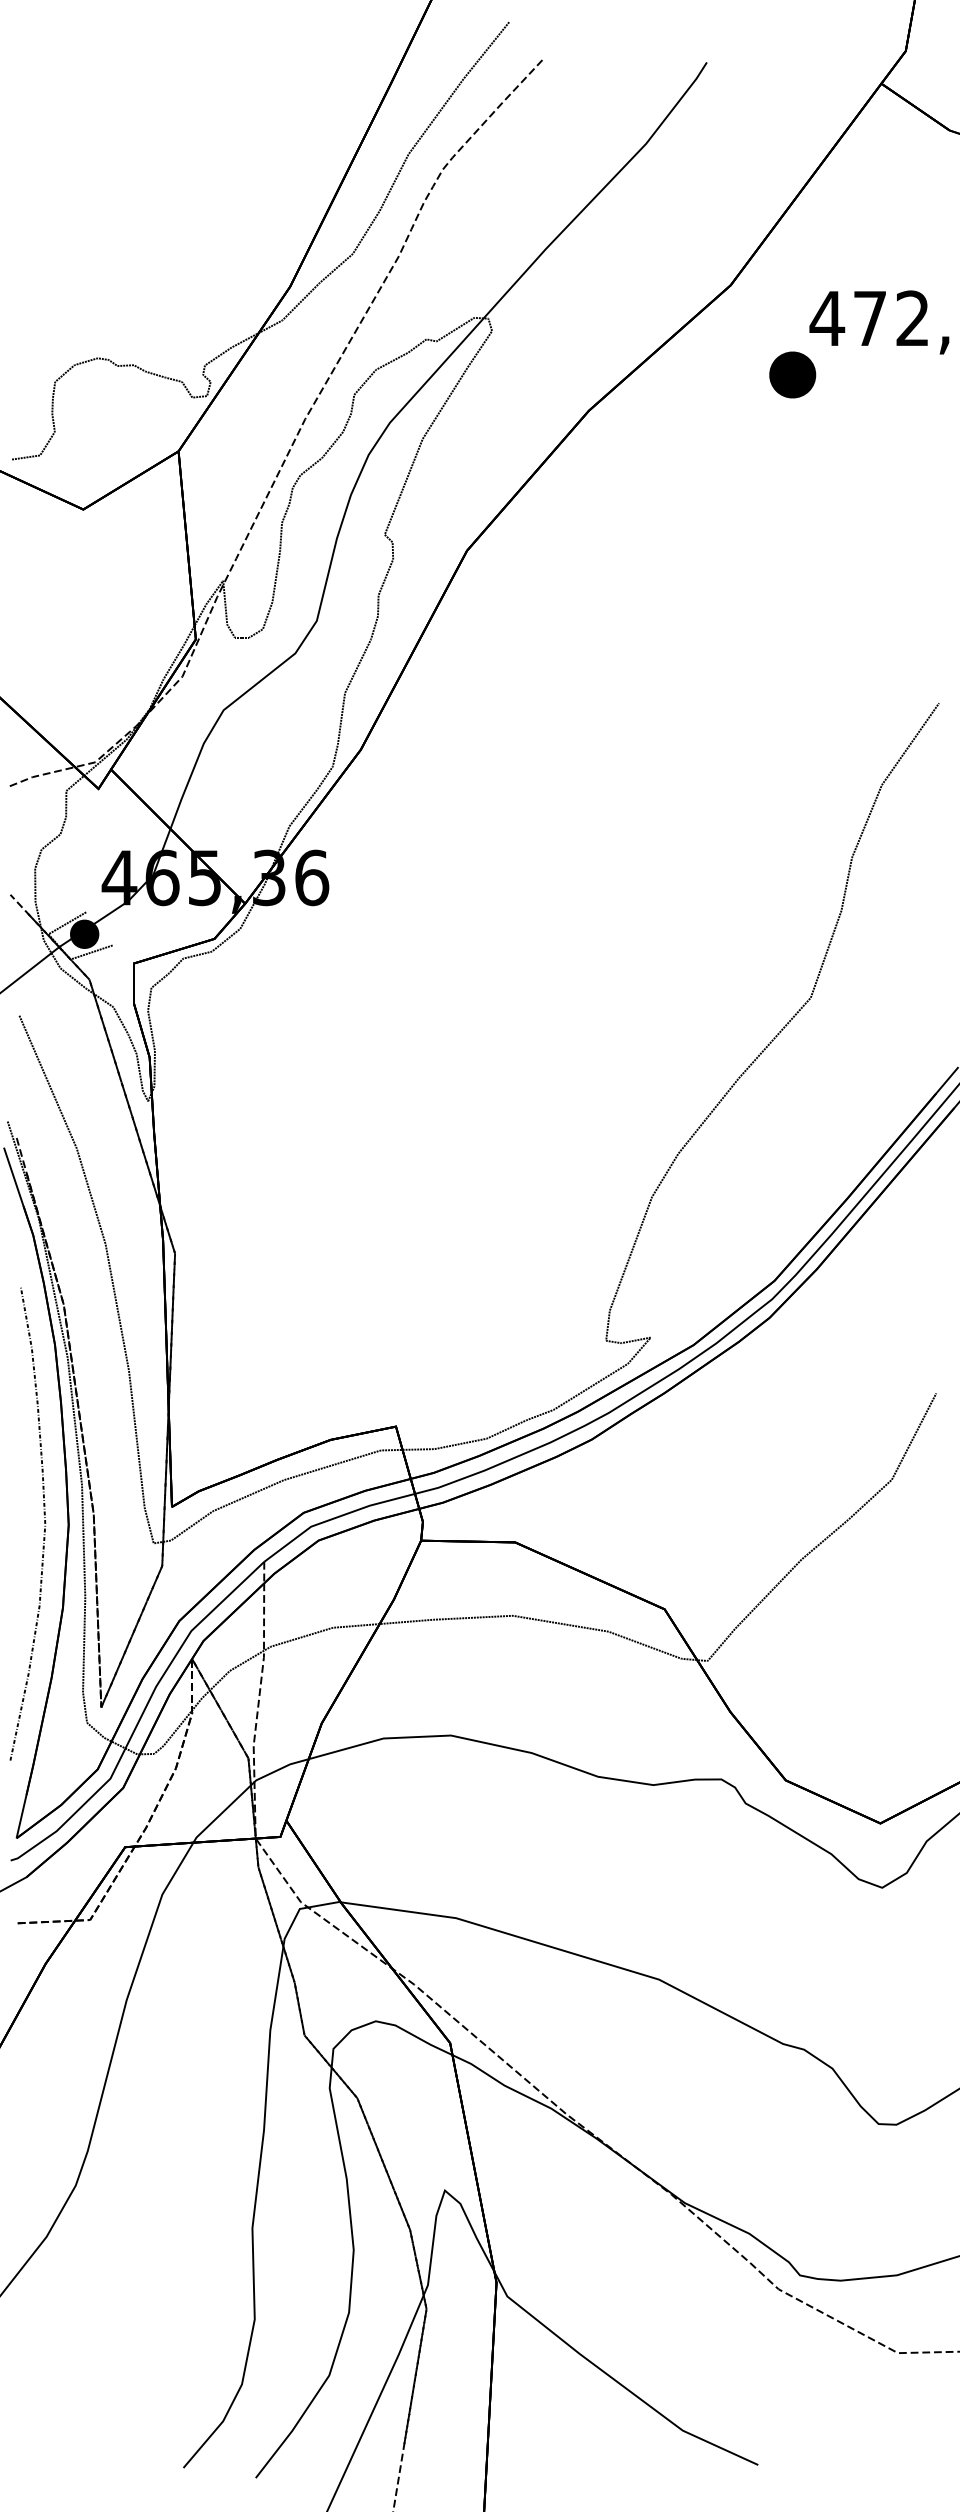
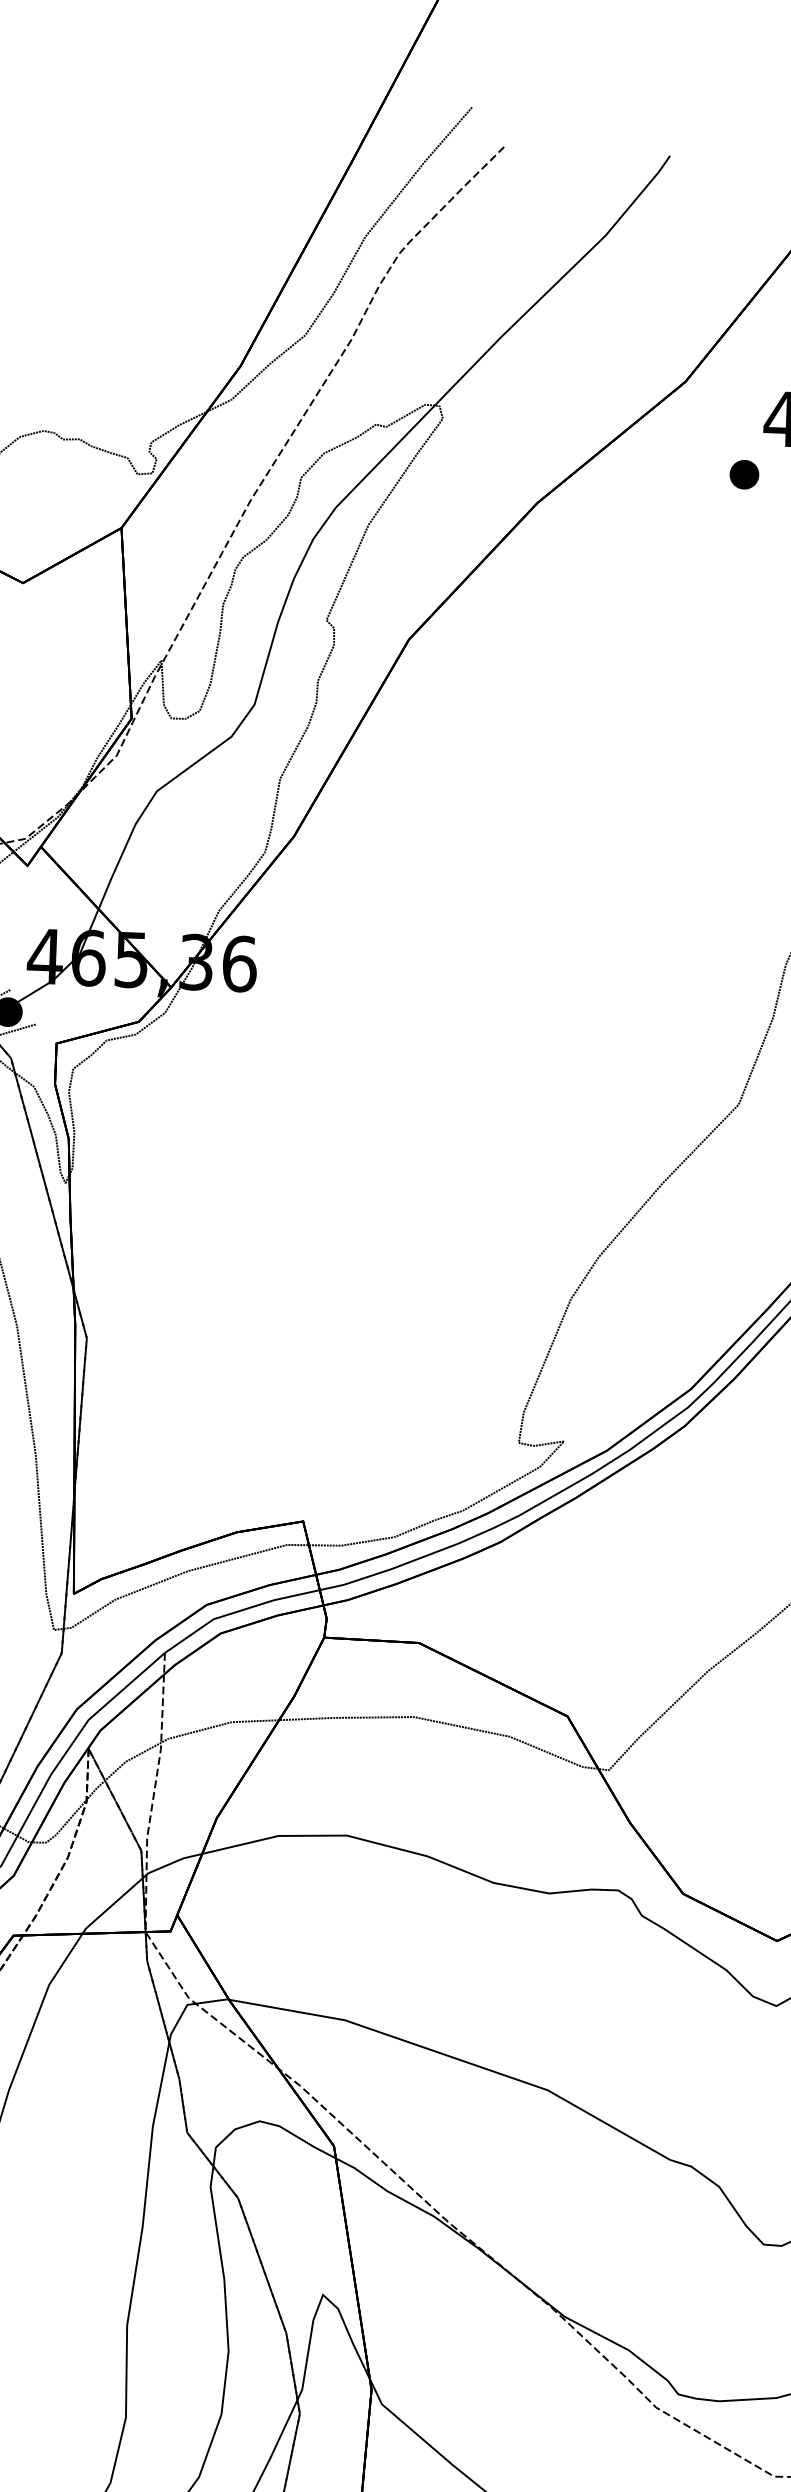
part: (791, 374) -> (743, 474), size x0.62

